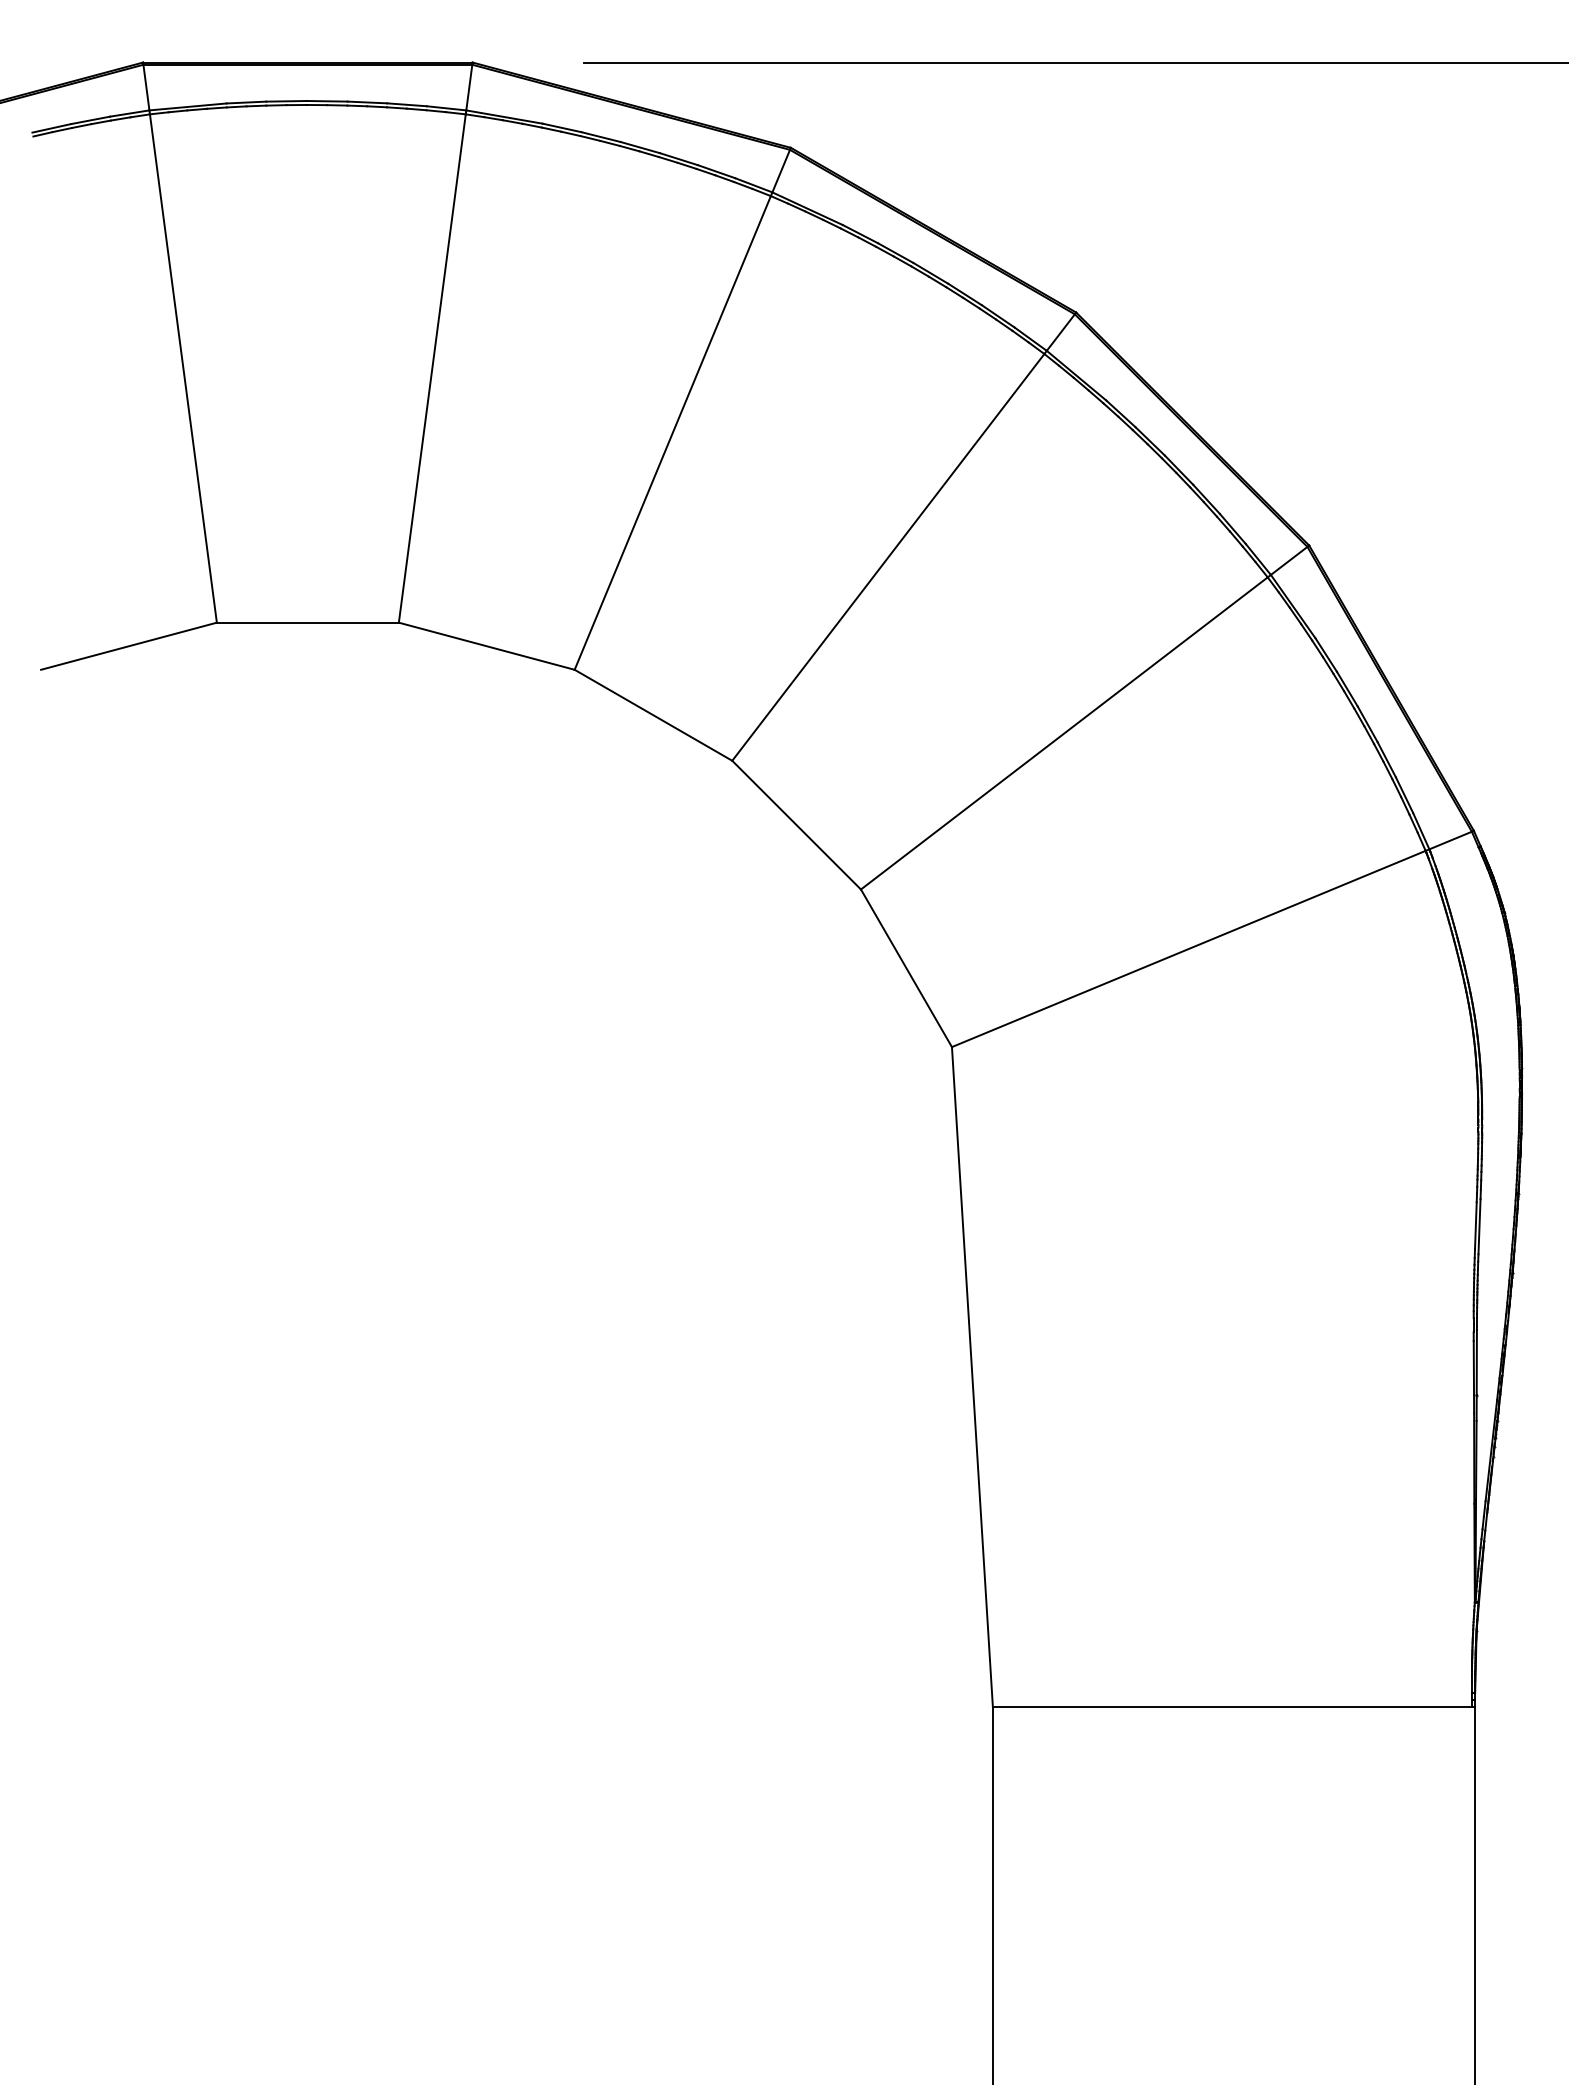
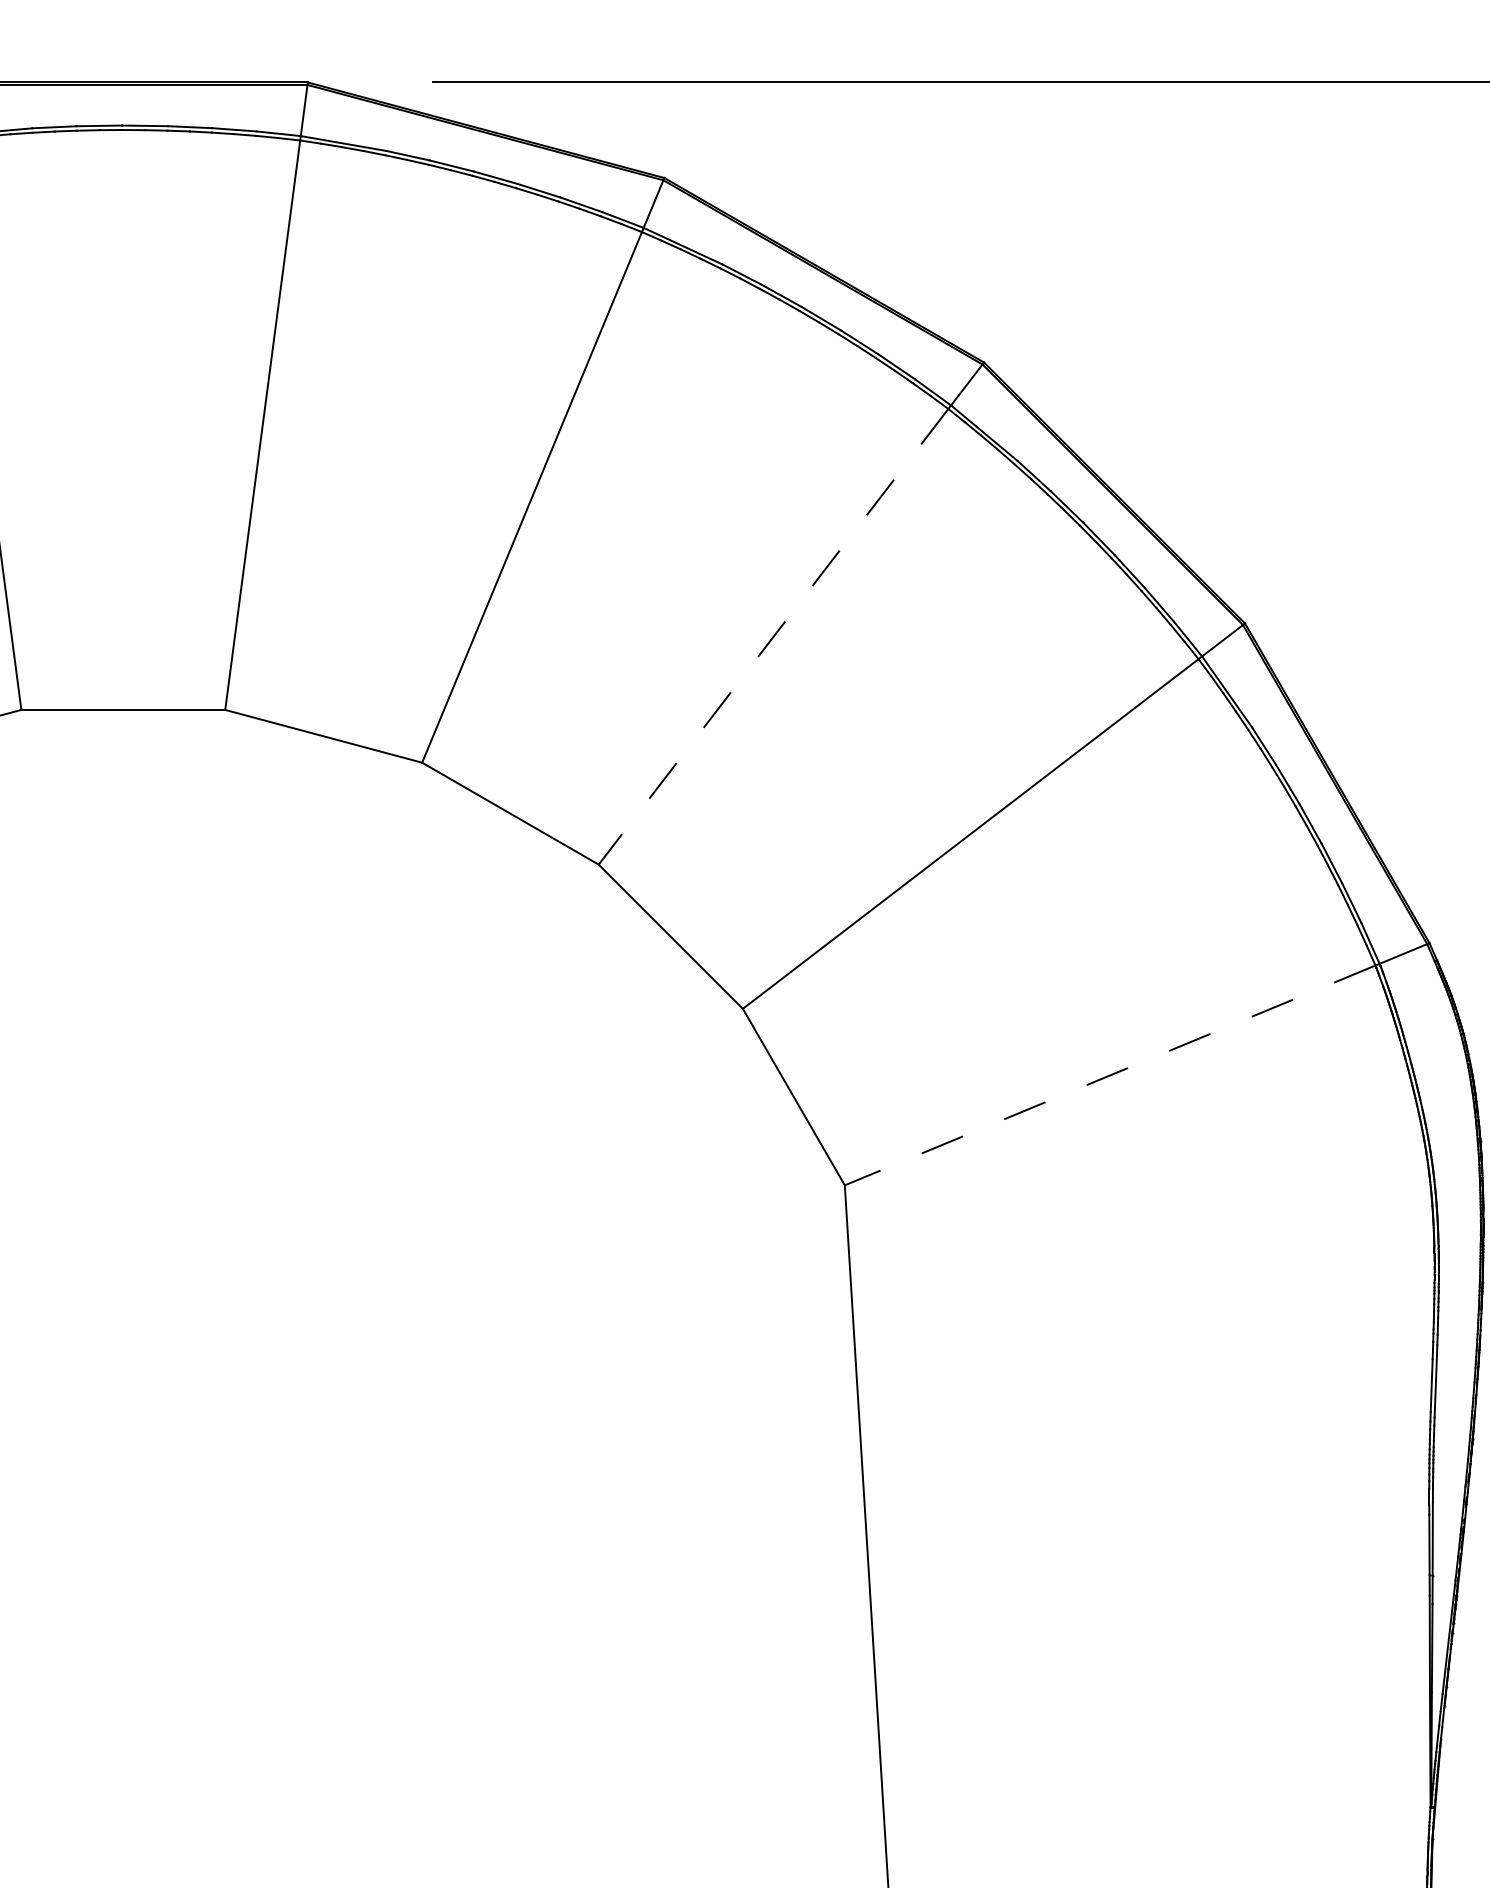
line: (888, 557) -> (773, 636), solid -> dashed
line: (1188, 949) -> (1109, 1076), solid -> dashed

